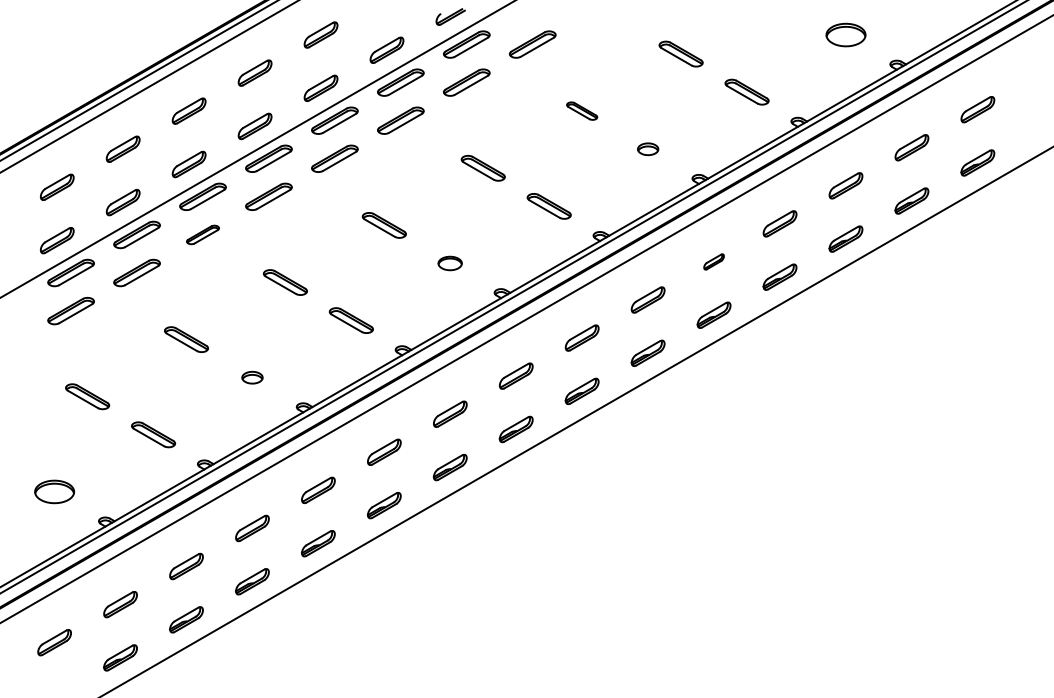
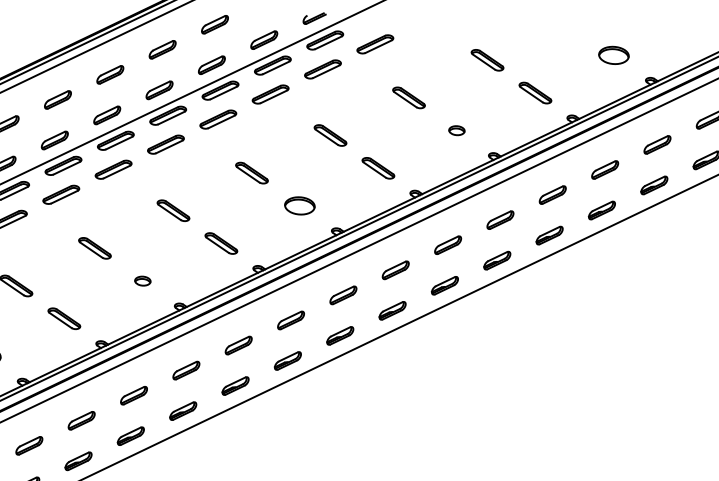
part: (581, 110) -> (408, 97), size x1.43
part: (202, 234) -> (113, 169), size x1.43
part: (713, 261) -> (500, 219), size x1.67
part: (449, 263) -> (299, 205), size x1.67

